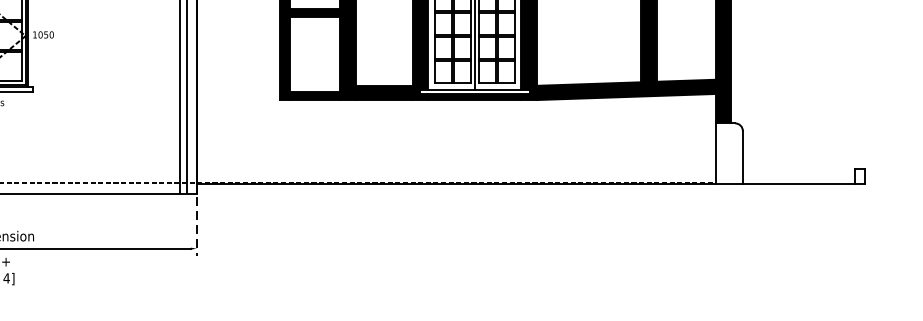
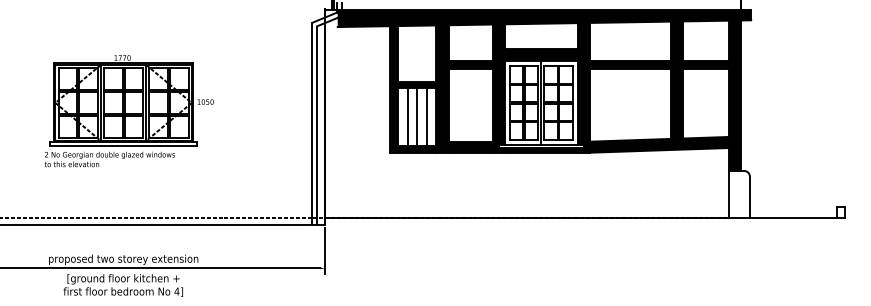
line: (302, 53) -> (407, 116), added
line: (315, 53) -> (417, 116), added
line: (327, 53) -> (426, 116), added
line: (197, 226) -> (325, 251), dashed -> solid

